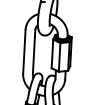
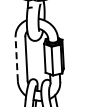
line: (24, 52) -> (16, 59), solid -> dashed

